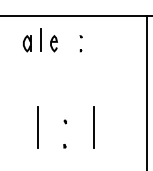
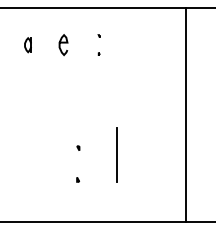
line: (40, 39) -> (45, 39), removed
part: (26, 44) -> (27, 45), size x0.7
line: (37, 126) -> (41, 154), removed

